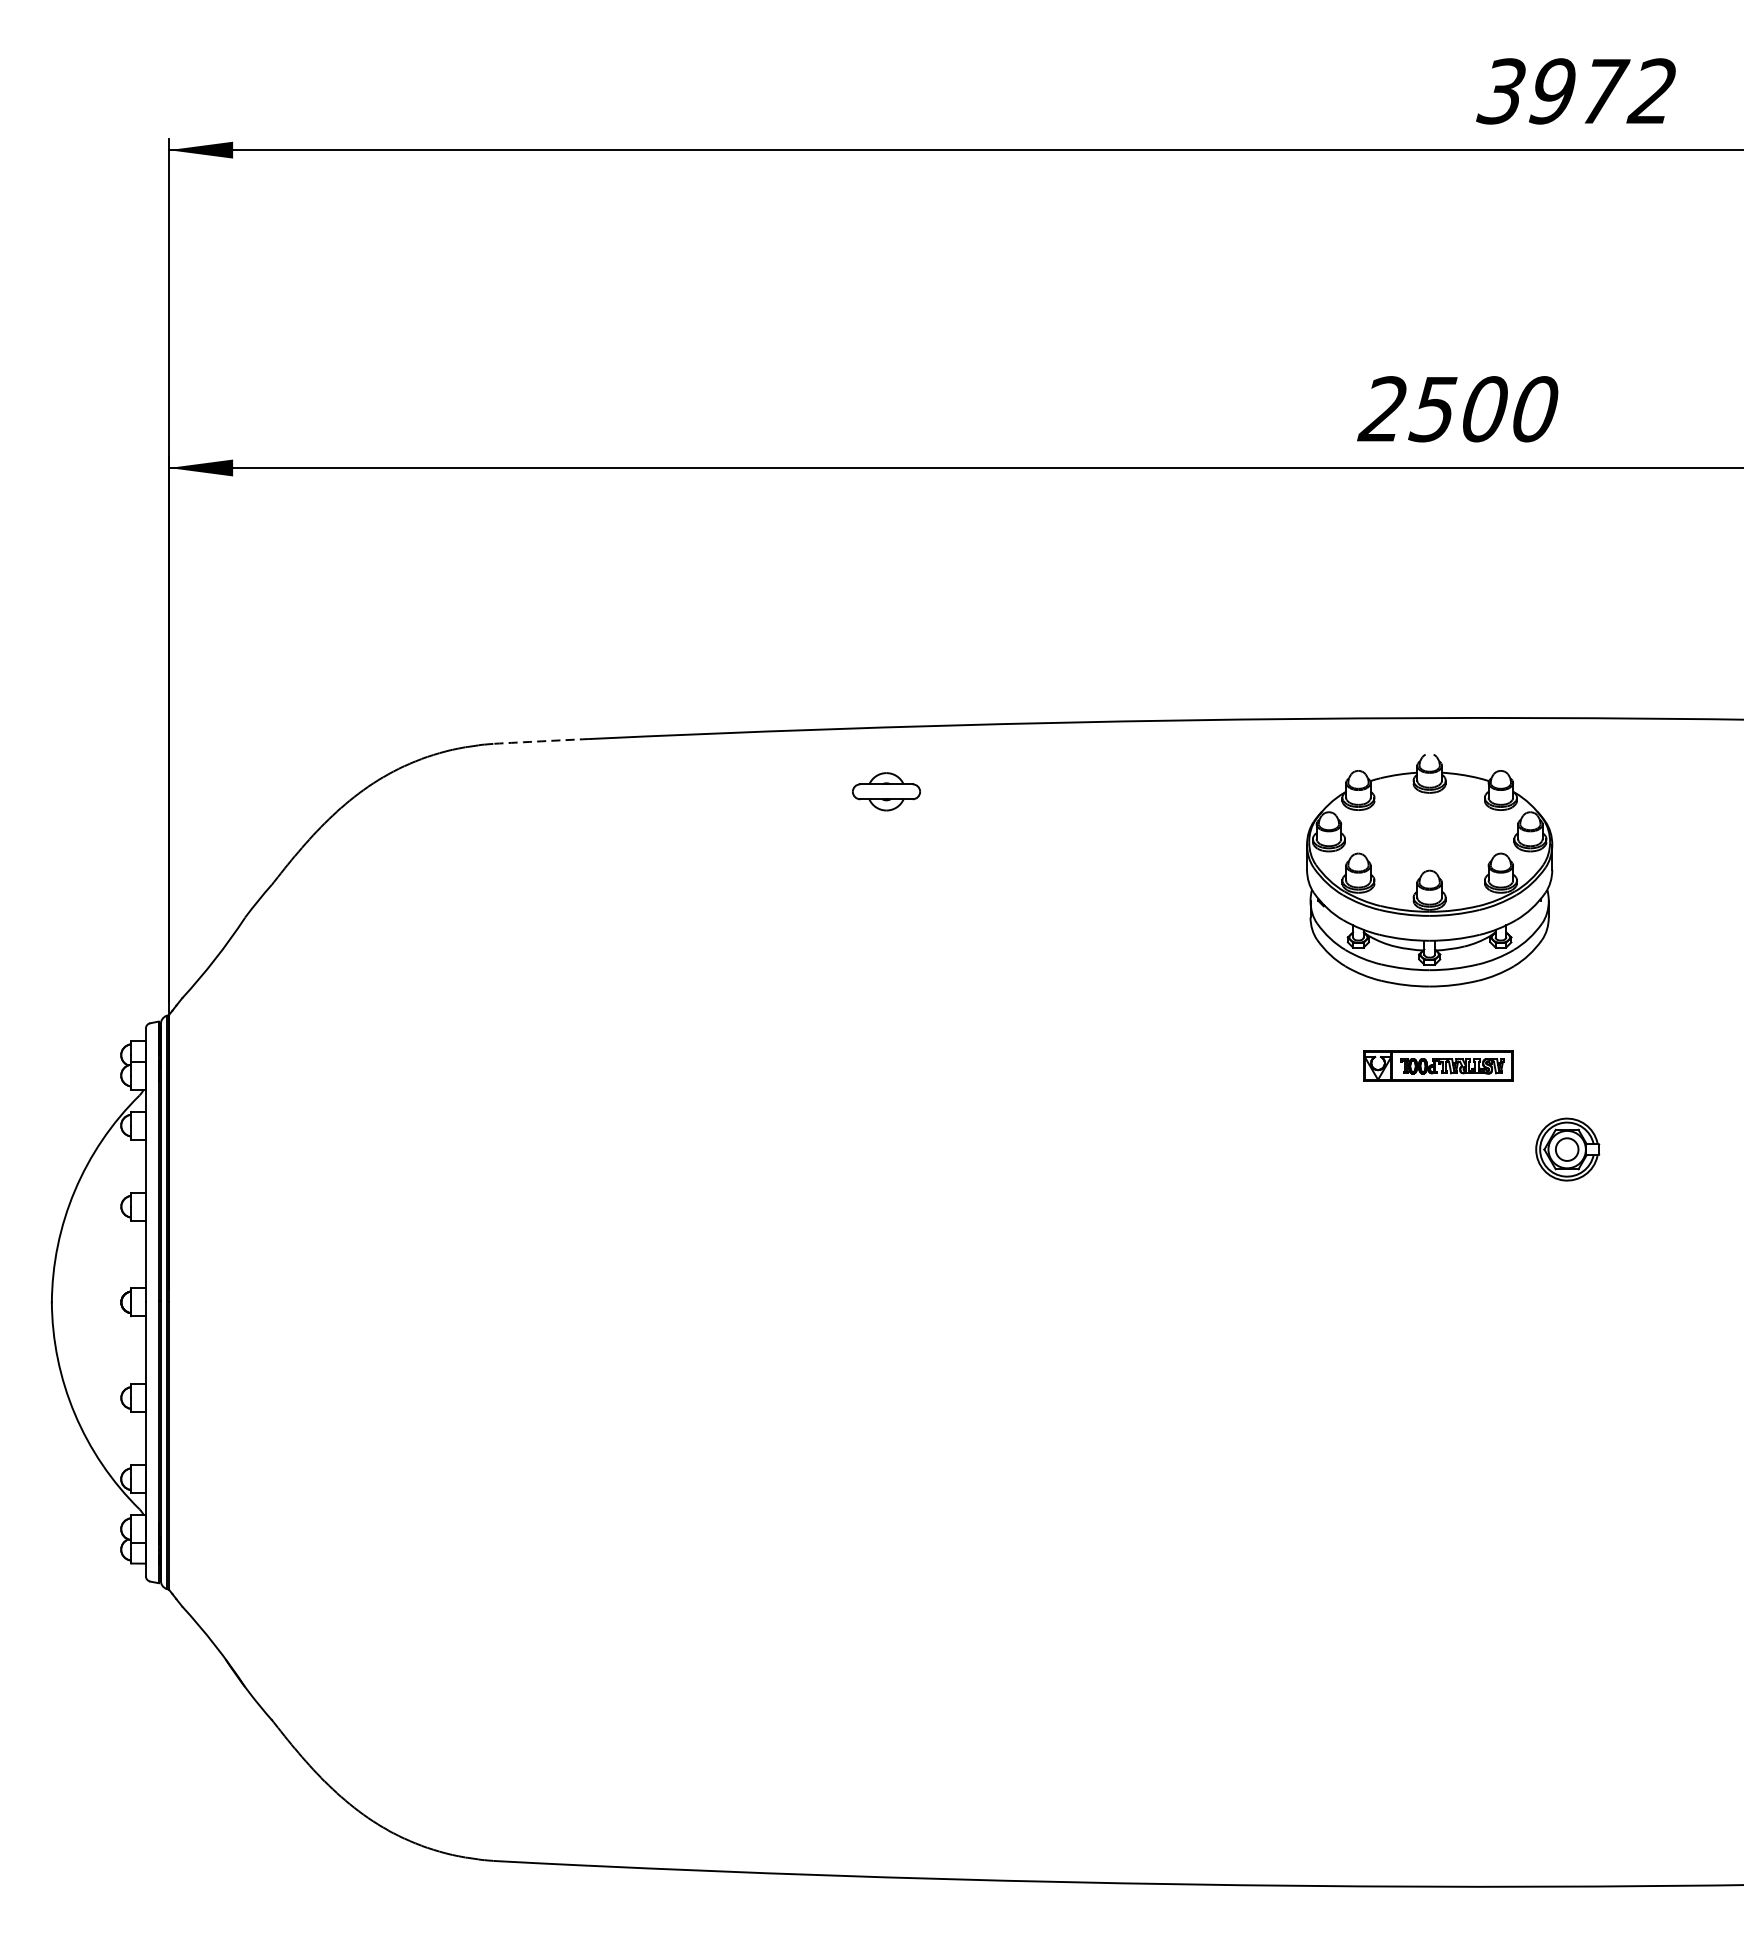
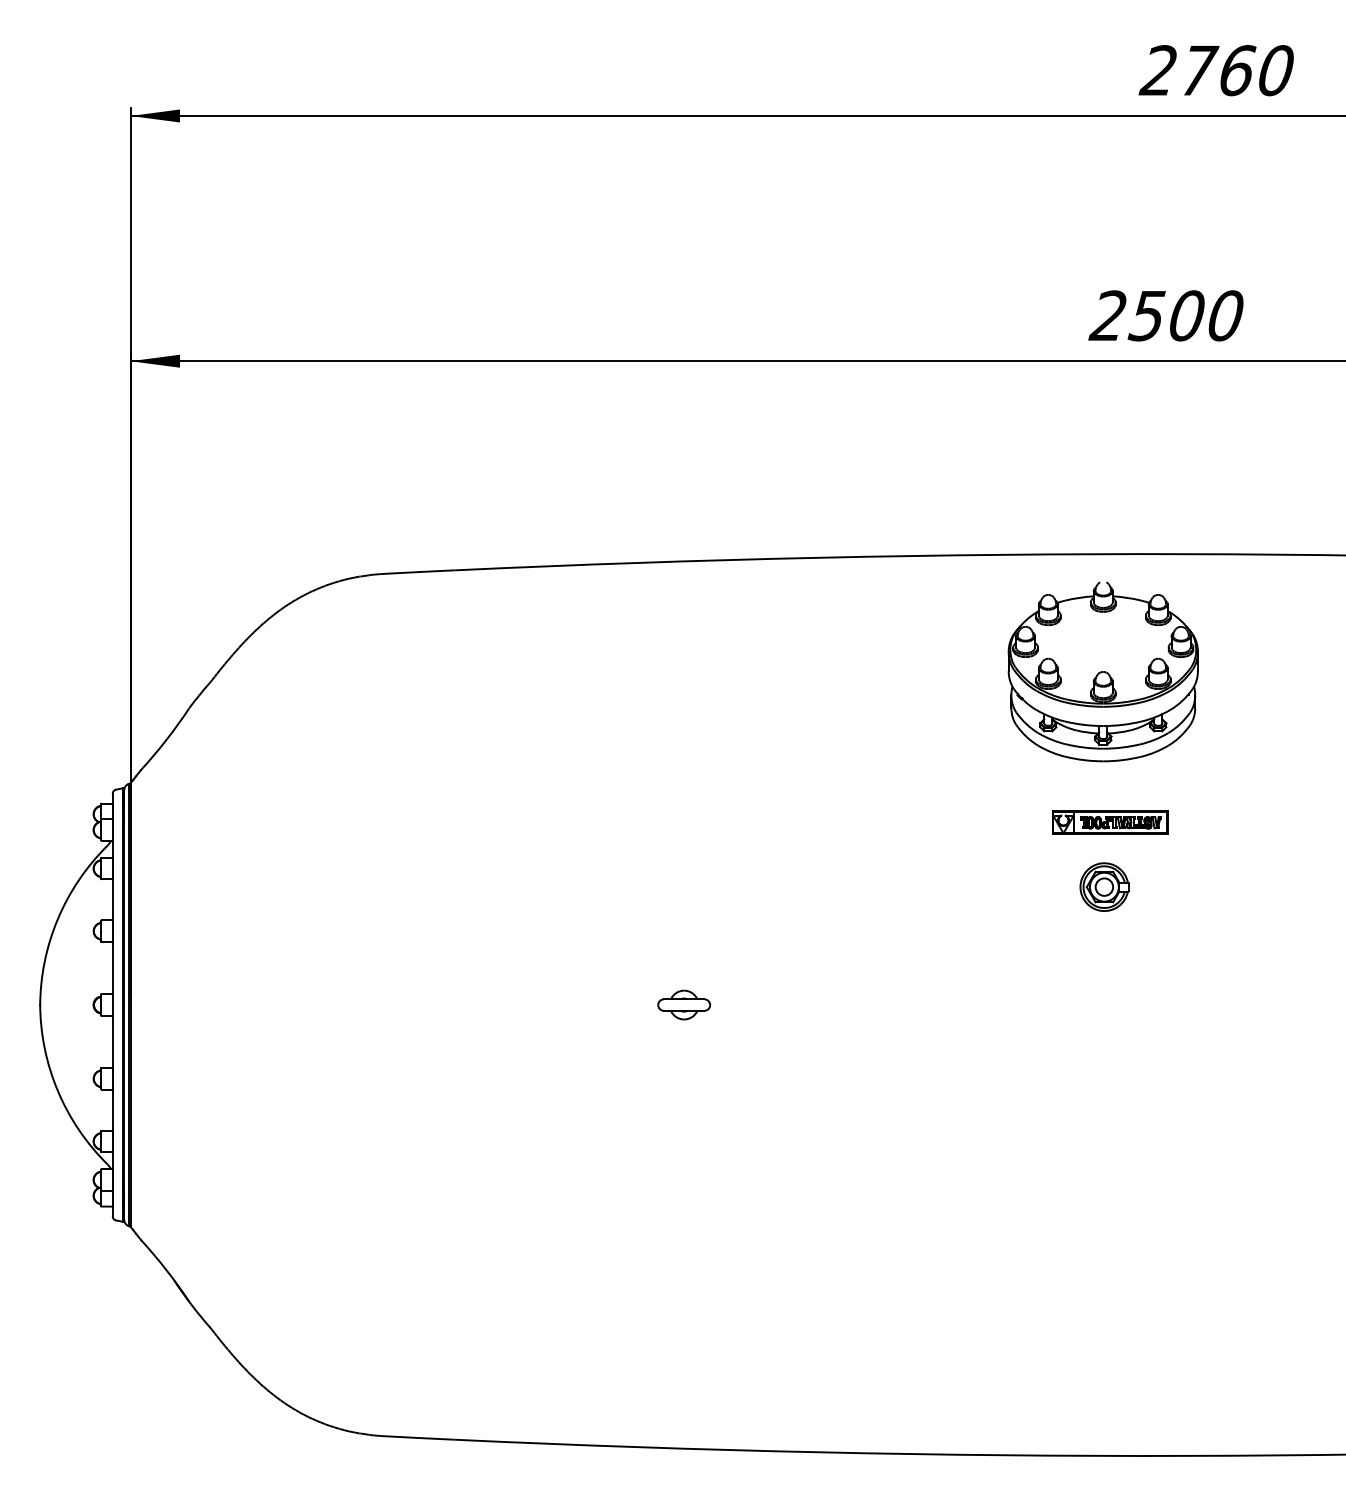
text: (1575, 91) -> (1215, 70), 3972 -> 2760
text: (1457, 408) -> (1165, 315), moved
arc: (540, 741) -> (417, 572), dashed -> solid
part: (885, 791) -> (683, 1004), moved
part: (1567, 1148) -> (1104, 886), moved

